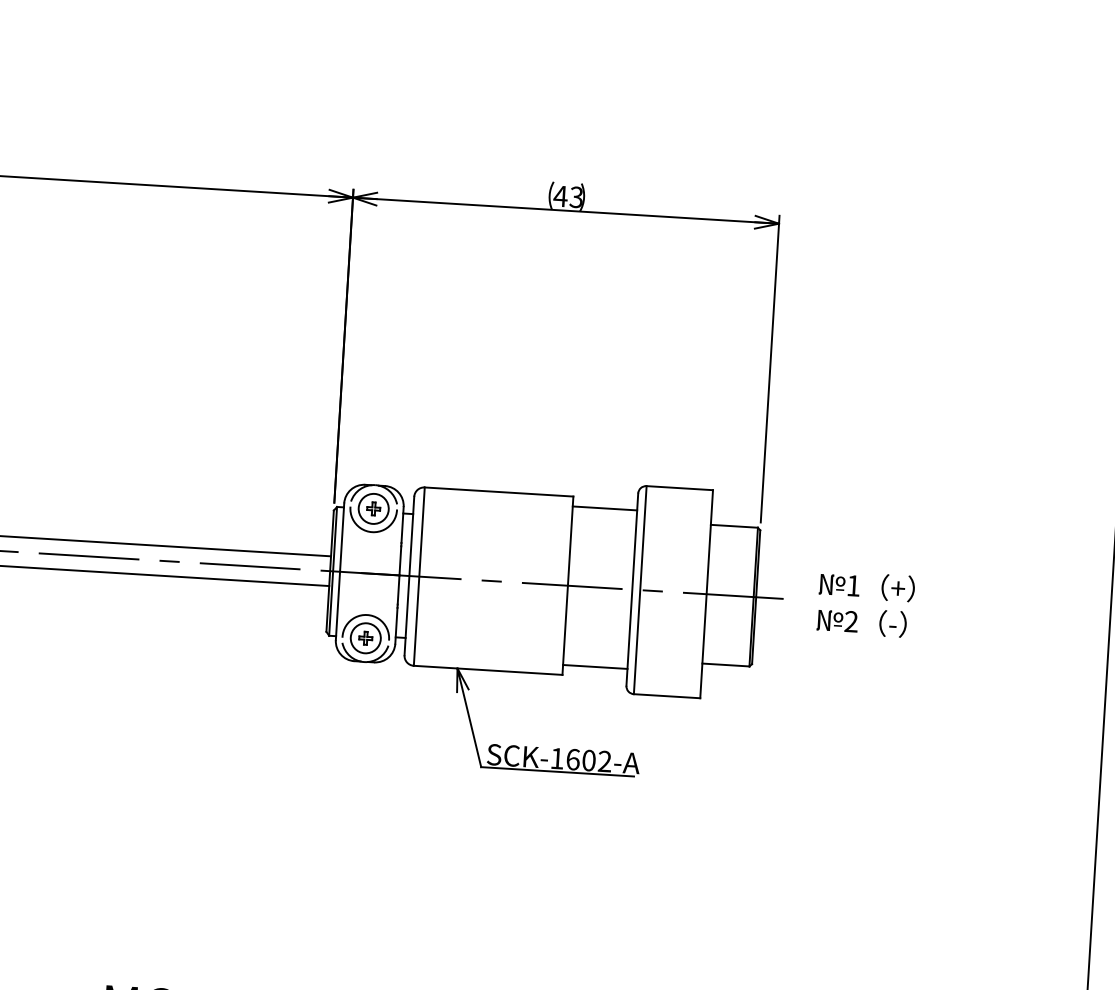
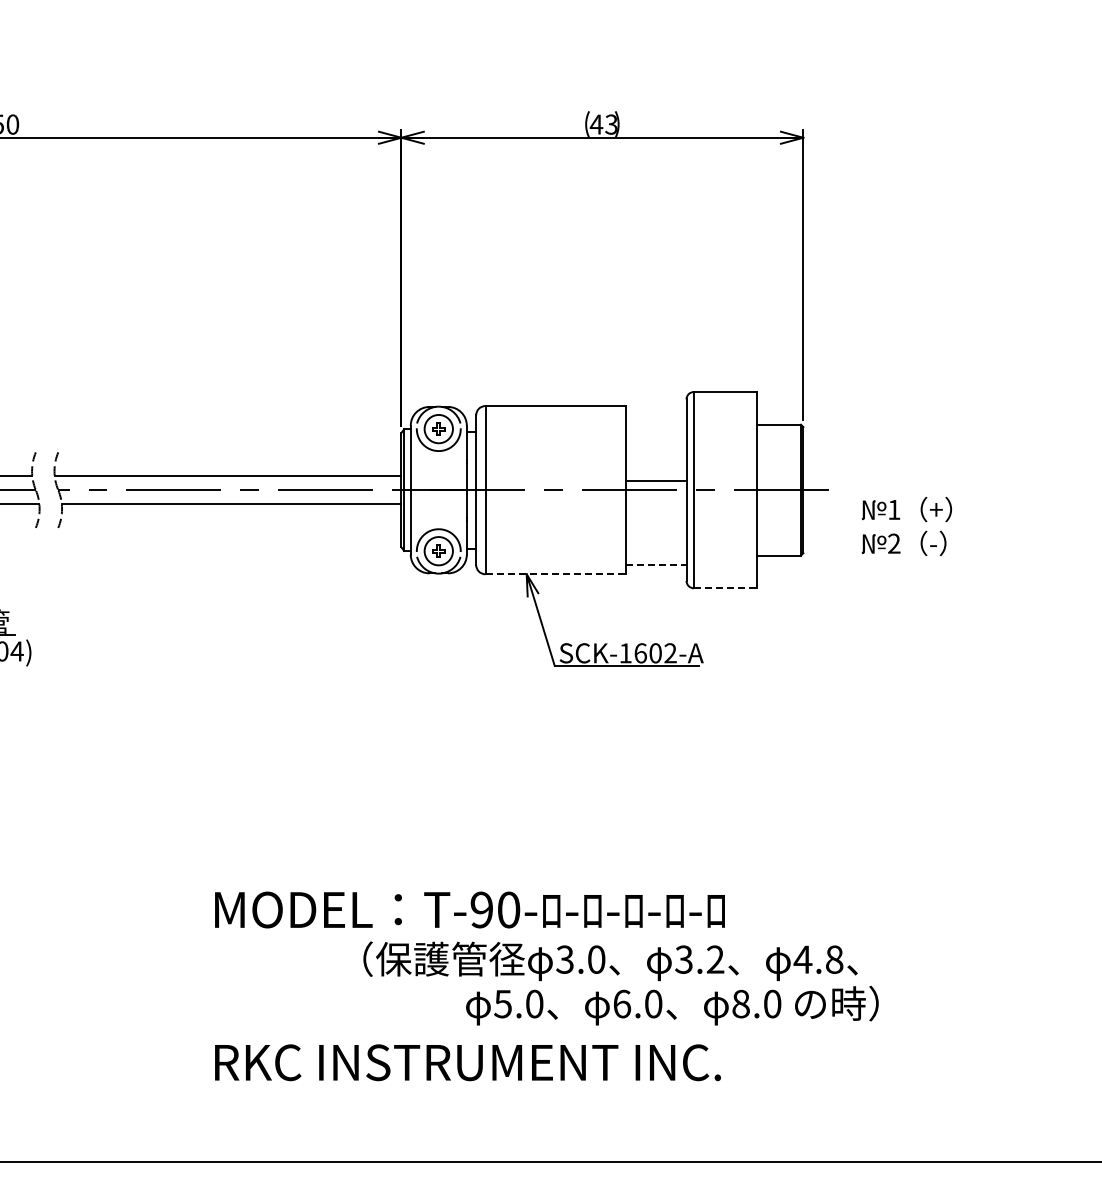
line: (604, 508) -> (655, 481), moved
text: (865, 603) -> (906, 525), moved
line: (595, 666) -> (656, 564), solid -> dashed
line: (489, 670) -> (556, 574), solid -> dashed
line: (667, 696) -> (725, 588), solid -> dashed

